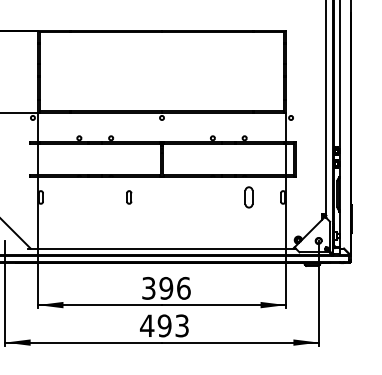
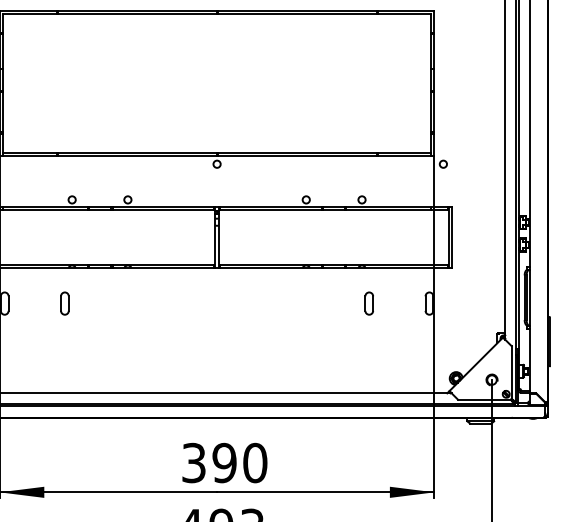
part: (129, 197) -> (65, 303), moved
part: (248, 197) -> (368, 303), size x0.62
text: (183, 287) -> (254, 461), 396 -> 390

